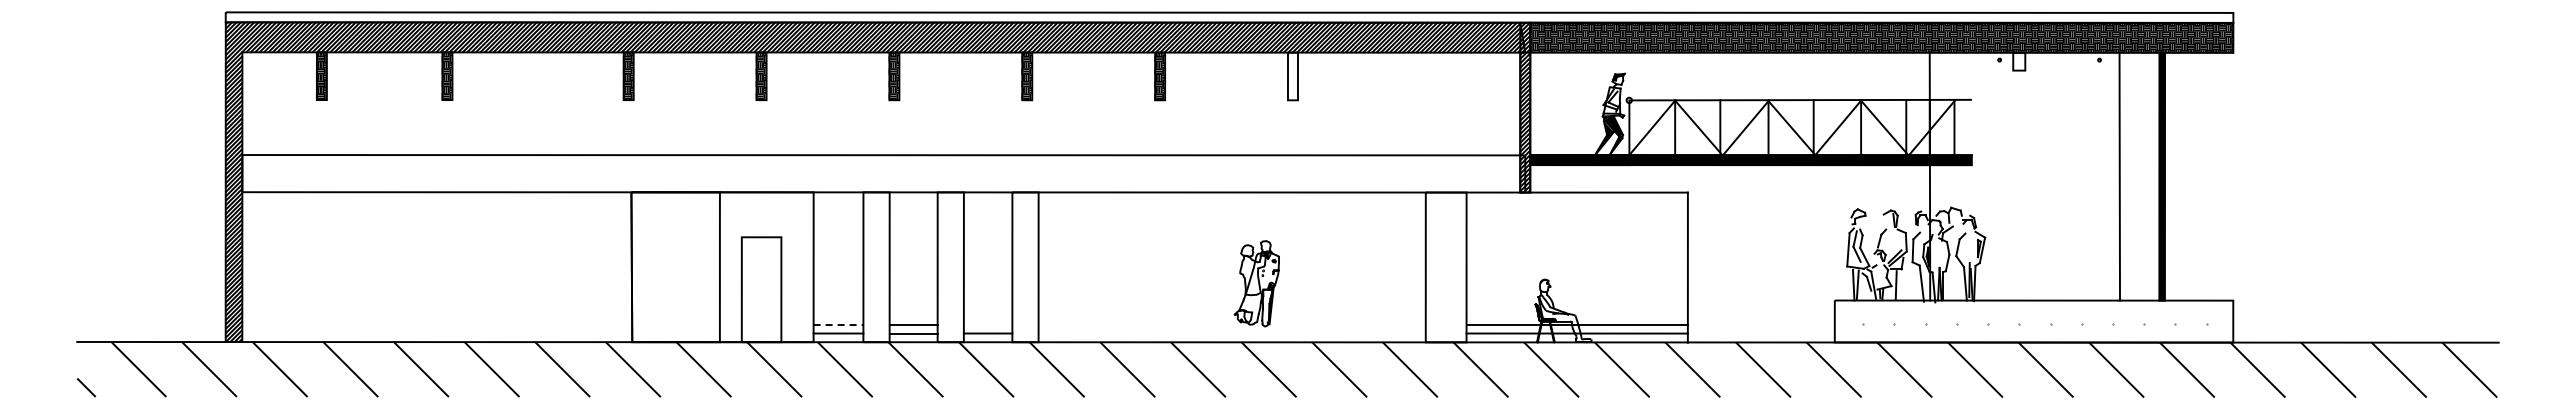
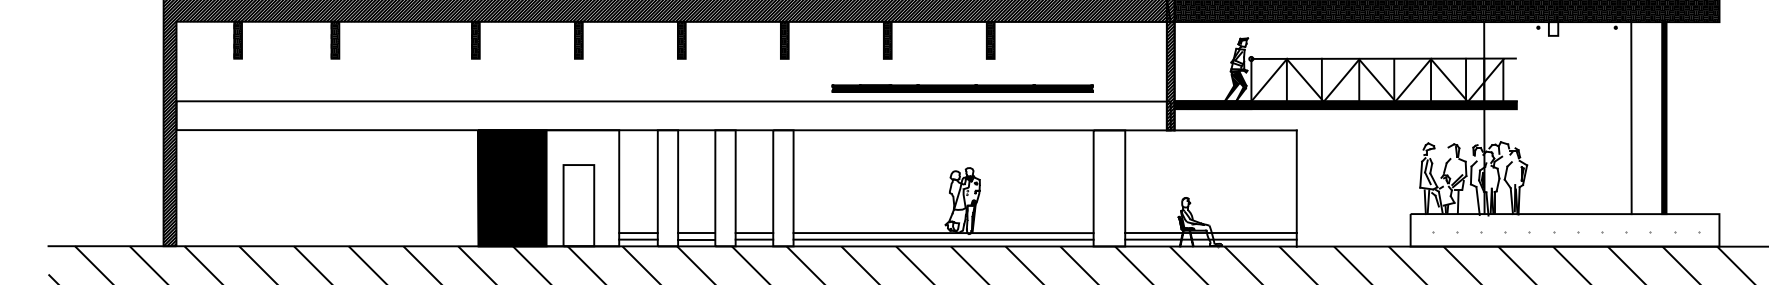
hatch: (1292, 76) -> (990, 40), added
part: (1256, 138) -> (962, 88), added
fill: (675, 267) -> (512, 188), added
line: (838, 325) -> (638, 233), dashed -> solid
line: (987, 325) -> (753, 233), added
line: (1231, 325) -> (943, 233), added
line: (1231, 333) -> (943, 239), added

